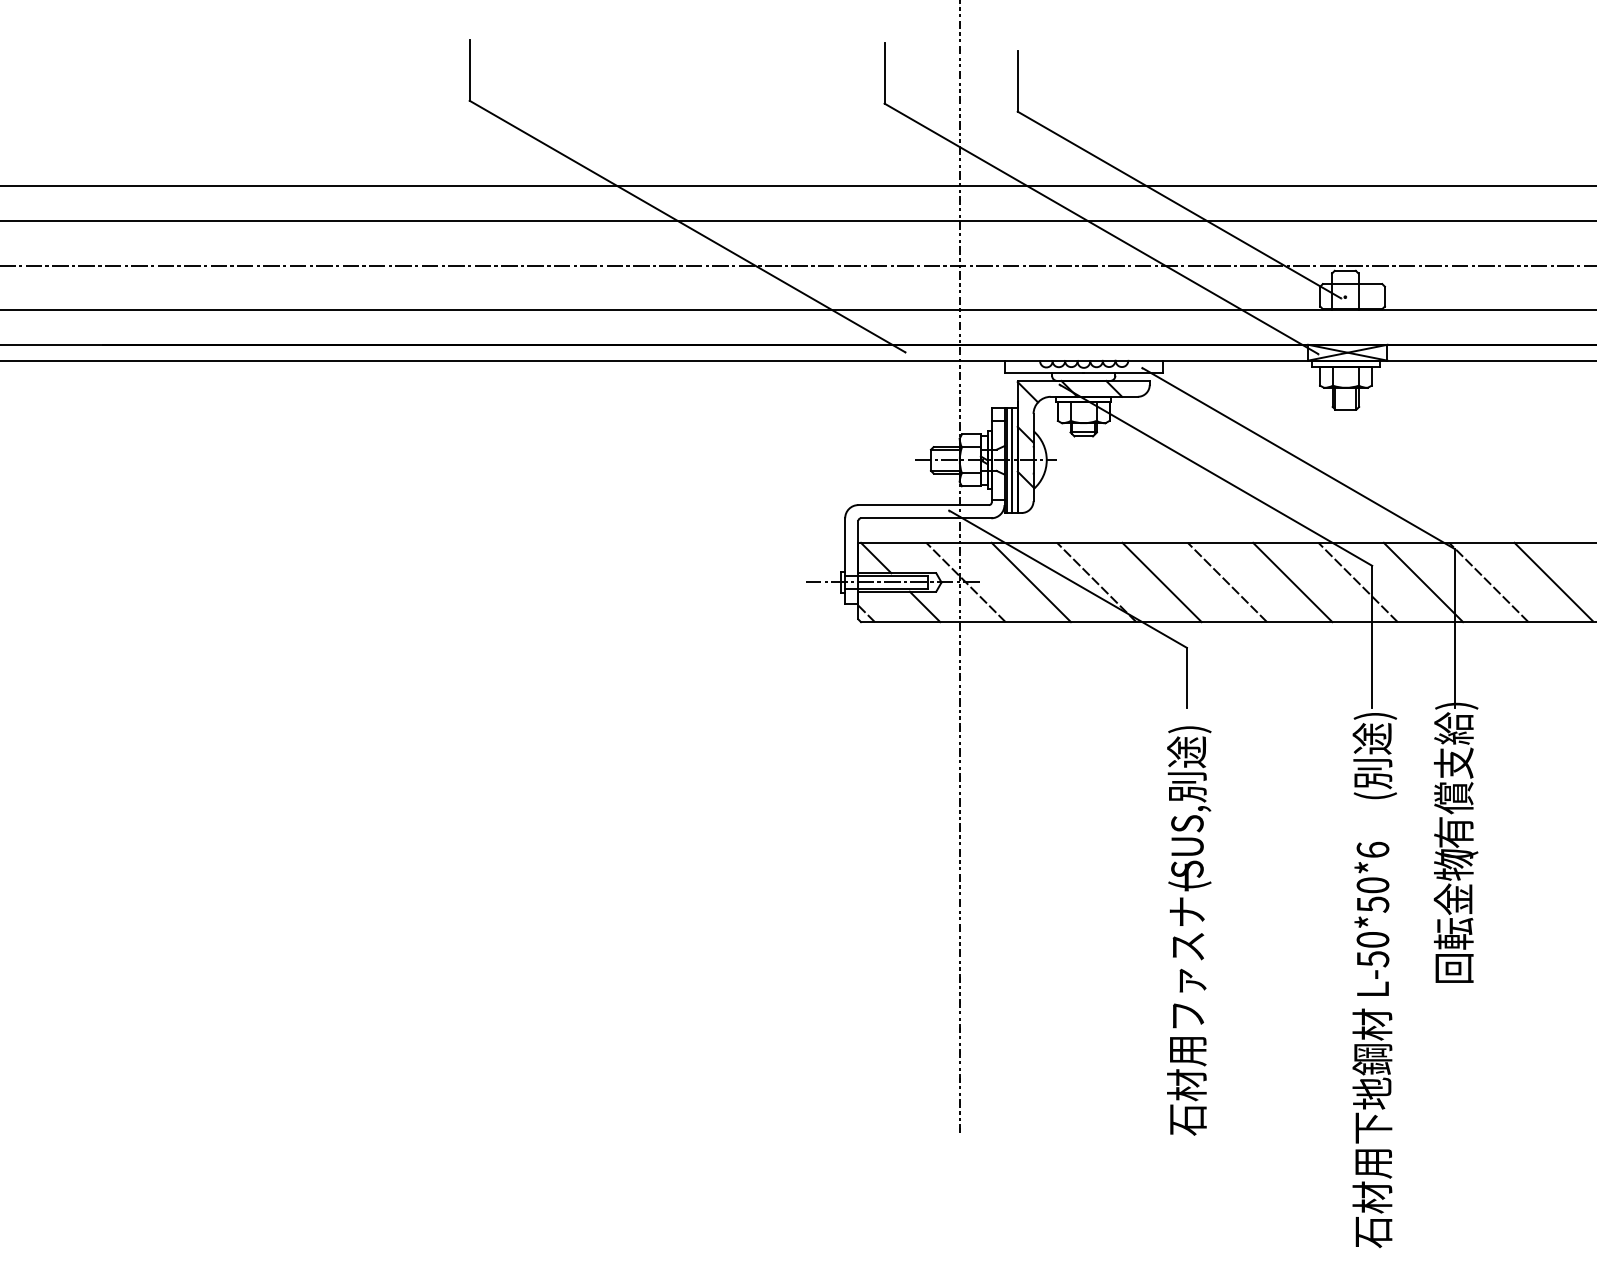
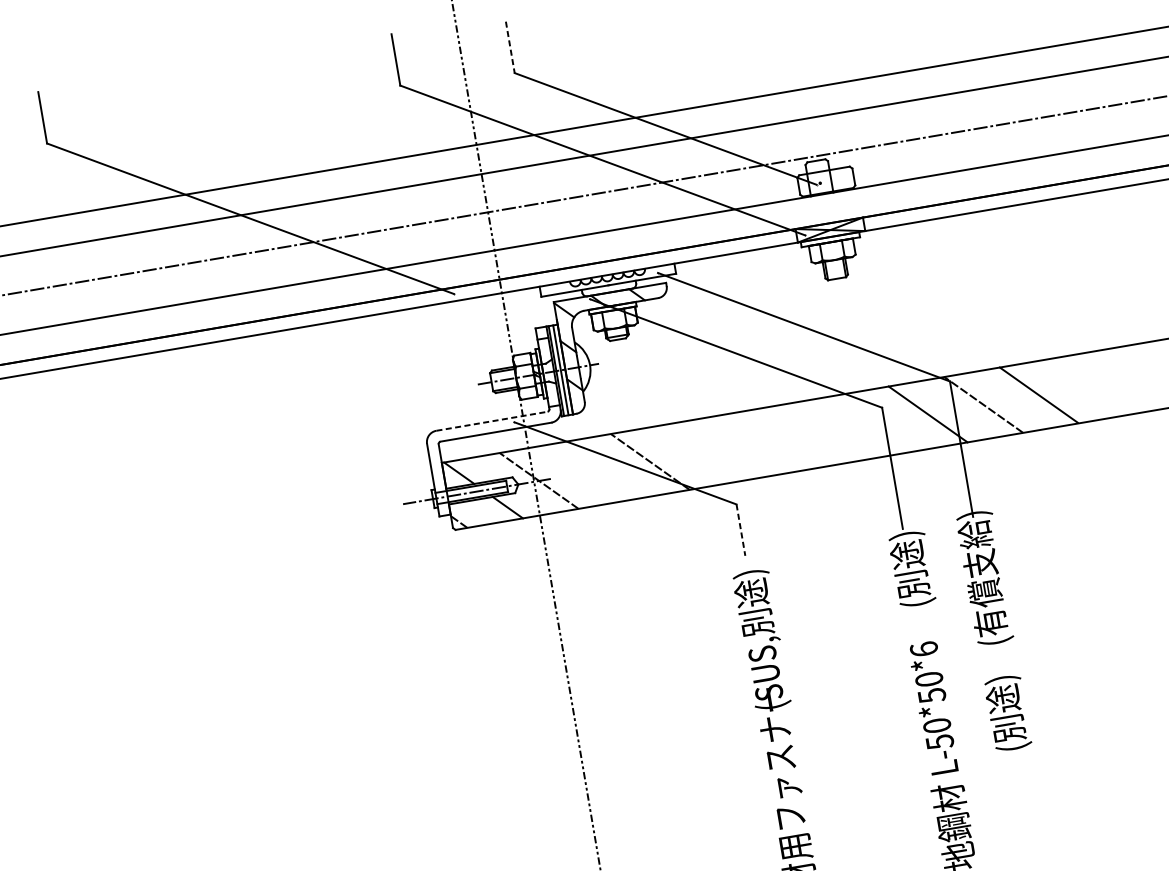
line: (1017, 81) -> (510, 47), solid -> dashed
line: (924, 505) -> (492, 421), solid -> dashed
line: (1030, 582) -> (594, 471), removed
line: (1161, 582) -> (705, 452), removed
line: (1227, 582) -> (761, 442), removed
line: (1292, 582) -> (816, 433), removed
line: (1357, 582) -> (872, 424), removed
line: (1186, 678) -> (740, 530), solid -> dashed
text: (1455, 915) -> (1003, 693), 回転金物 -> (別途)

